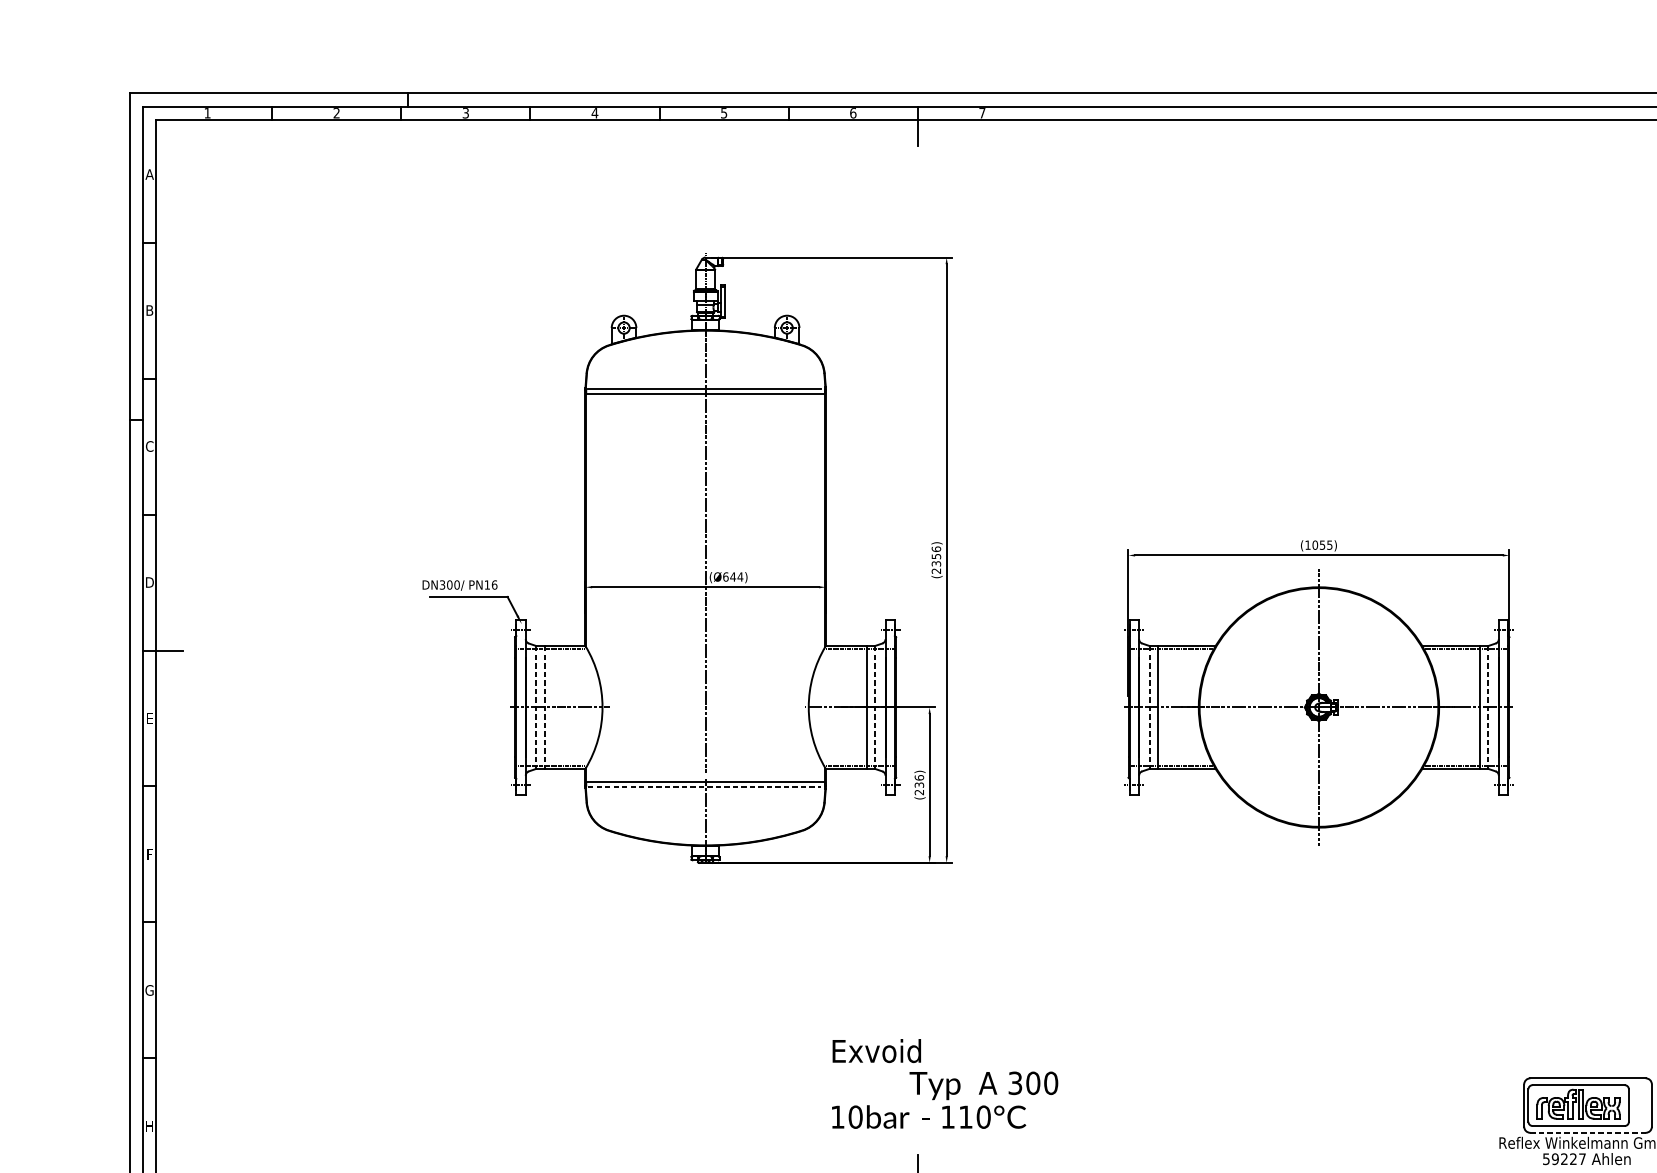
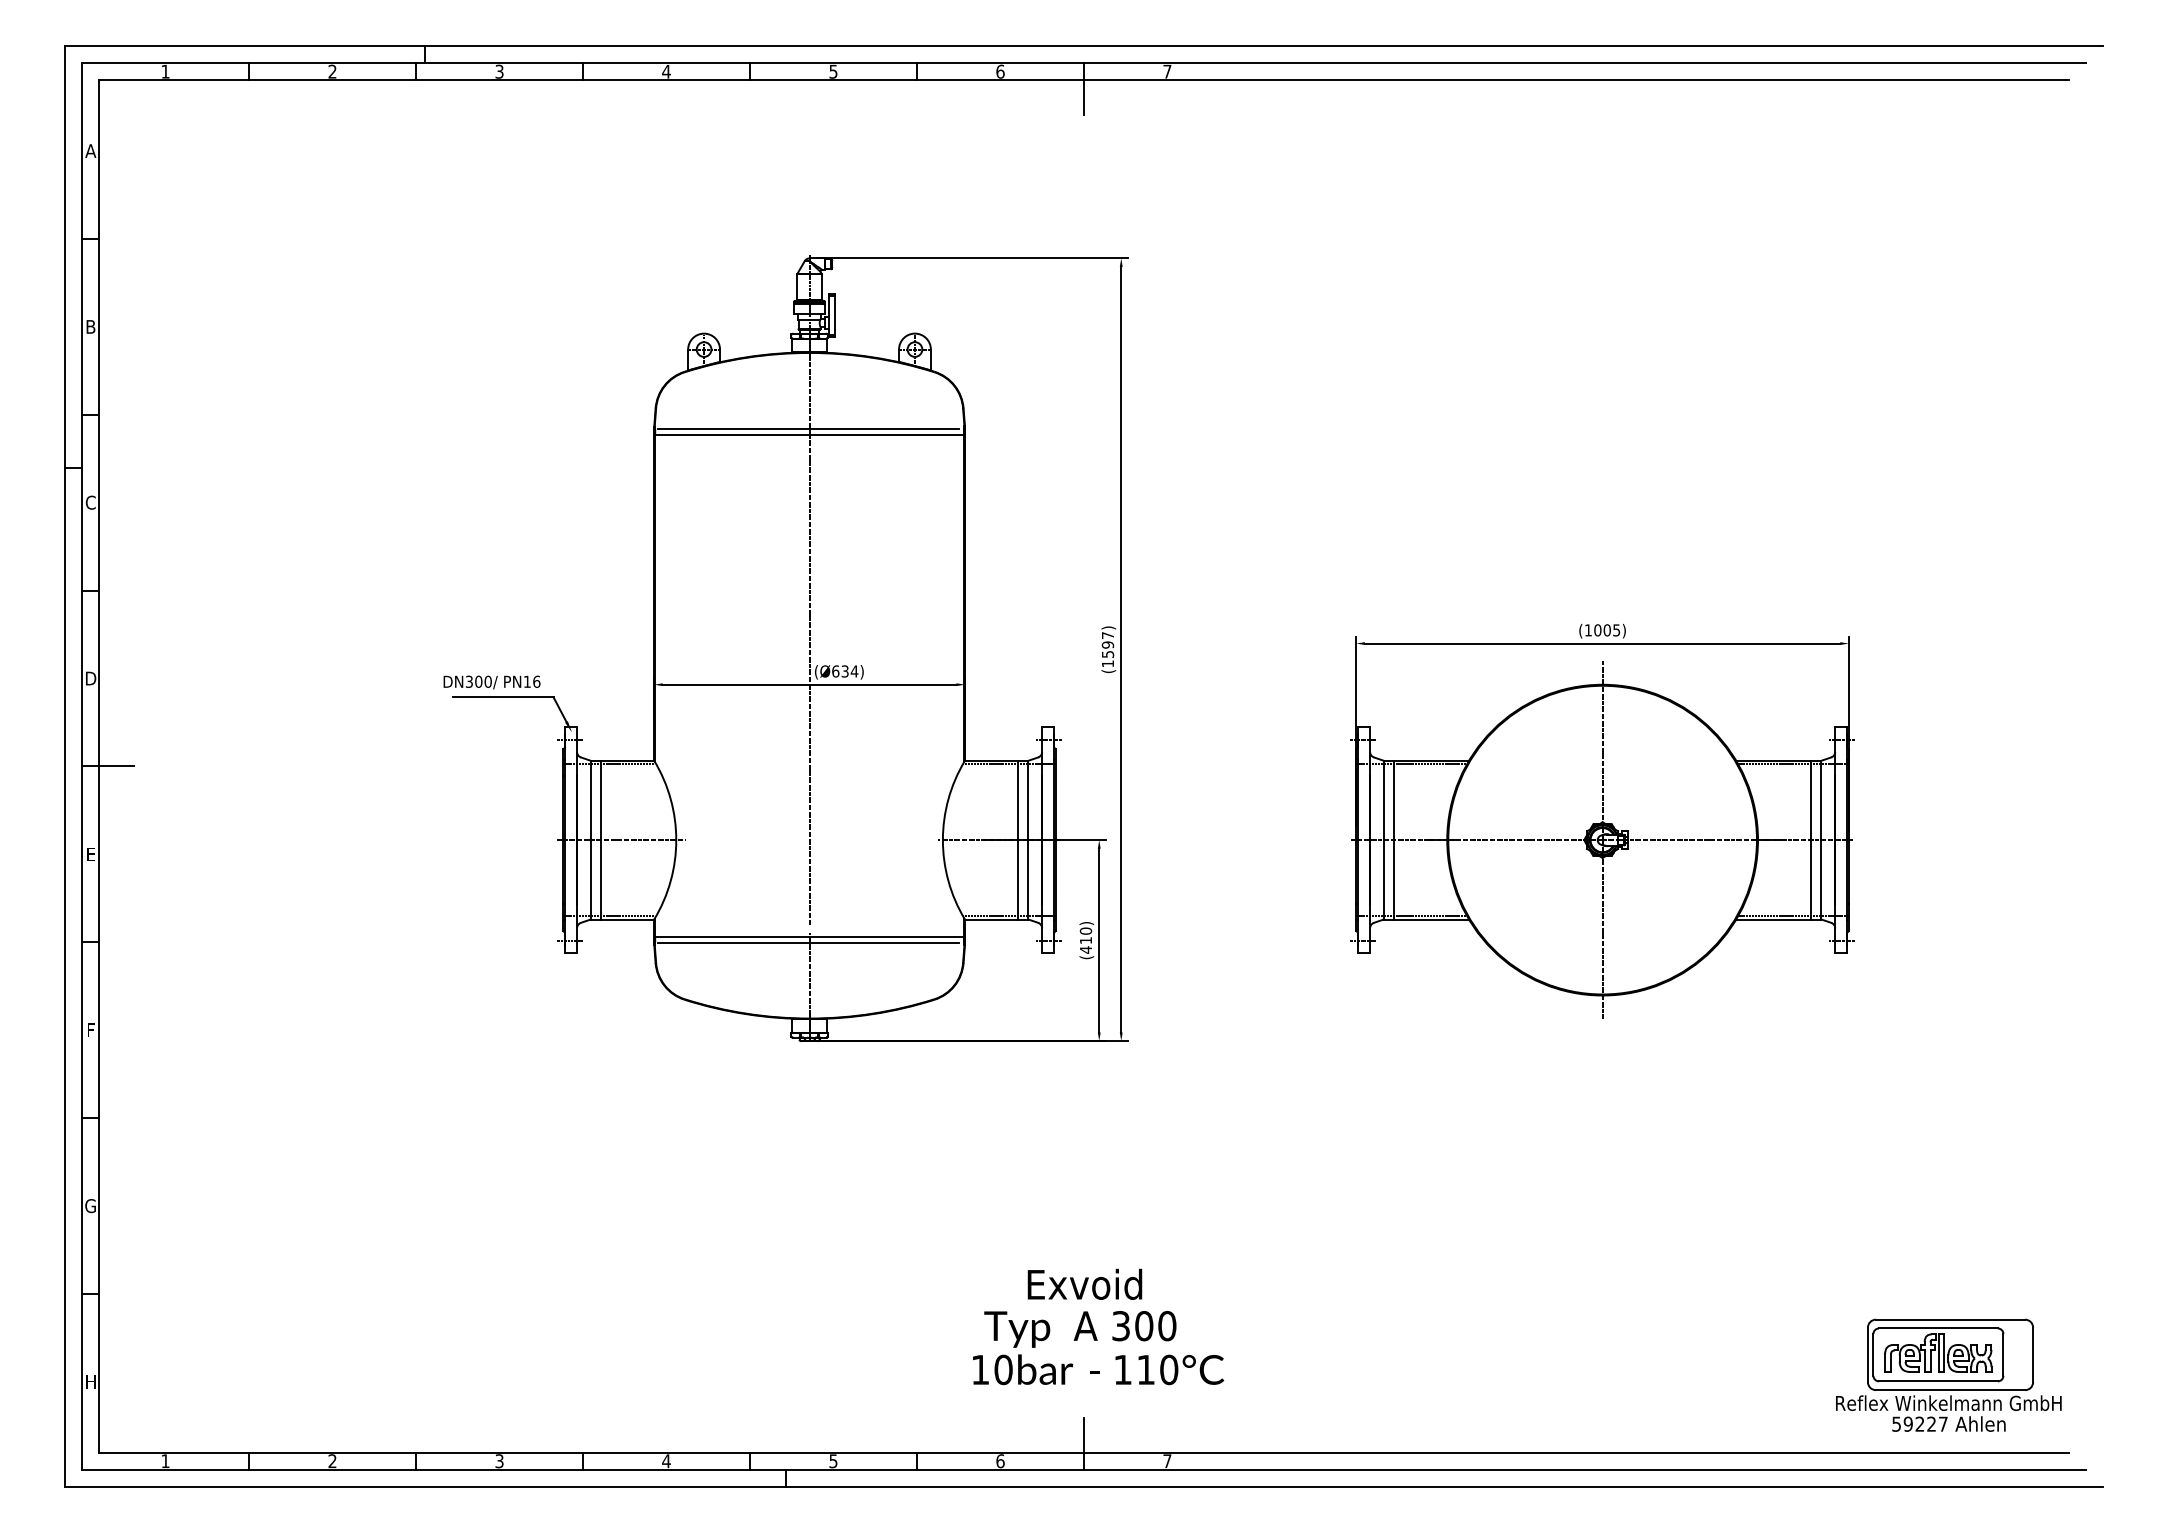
text: (1321, 545) -> (1606, 630), (1055) -> (1005)
text: (936, 560) -> (1107, 649), (2356) -> (1597)
text: (732, 577) -> (844, 671), (Ø644) -> (Ø634)
line: (536, 707) -> (590, 840), dashed -> solid
line: (544, 707) -> (601, 840), dashed -> solid
line: (874, 707) -> (1028, 840), dashed -> solid
line: (1149, 707) -> (1383, 840), dashed -> solid
line: (1488, 707) -> (1821, 840), dashed -> solid
text: (919, 785) -> (1085, 940), (236) -> (410)
line: (704, 786) -> (808, 942), dashed -> solid
text: (876, 1050) -> (1084, 1283), moved
text: (983, 1085) -> (1080, 1329), moved
line: (1588, 1133) -> (1950, 1390), dashed -> solid

